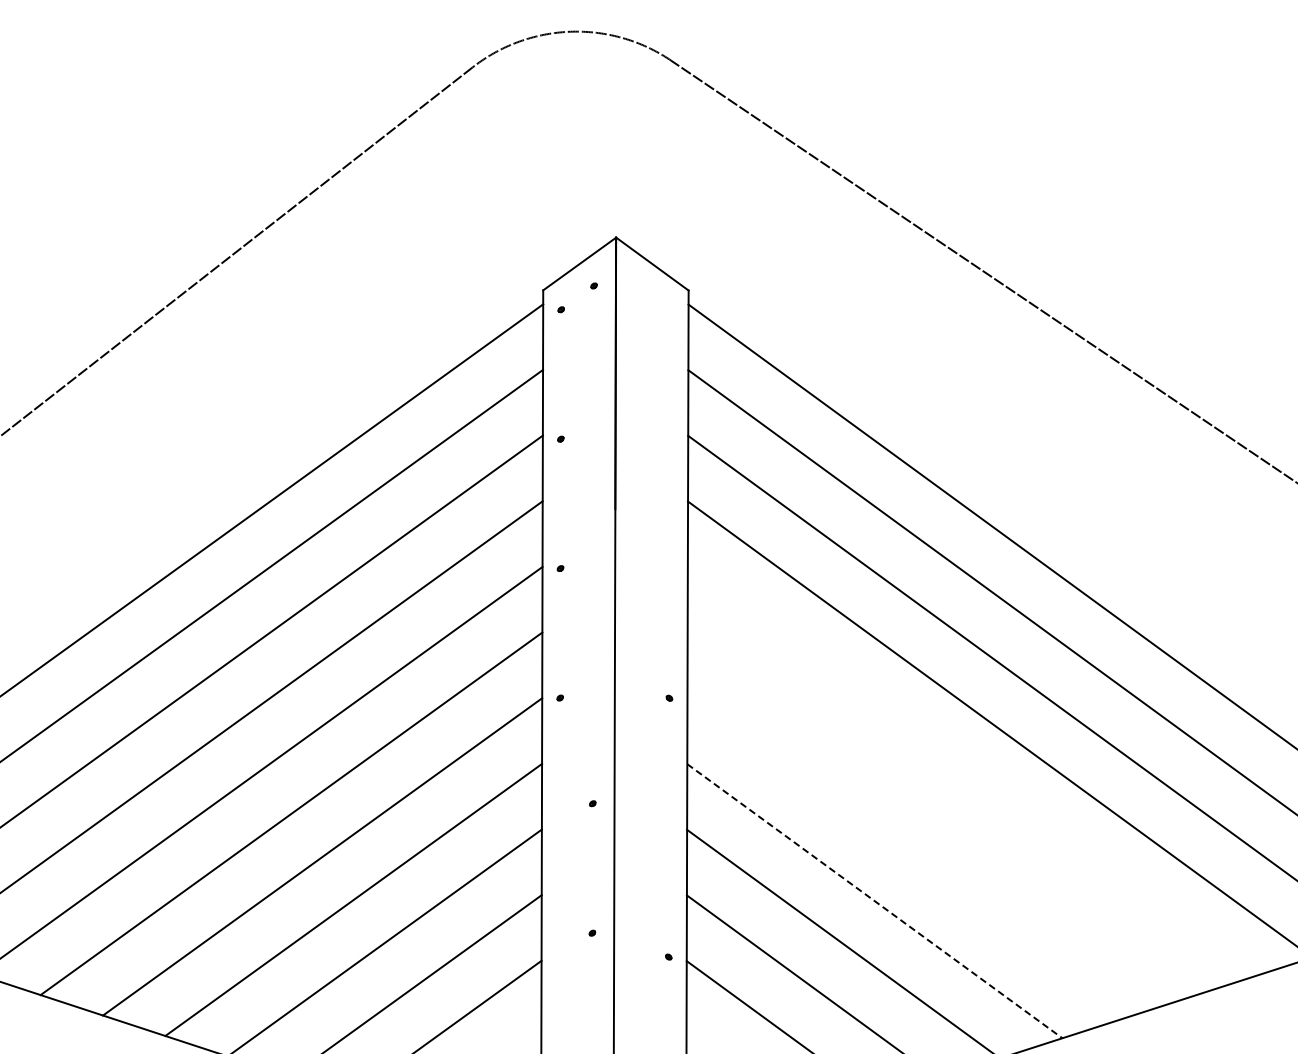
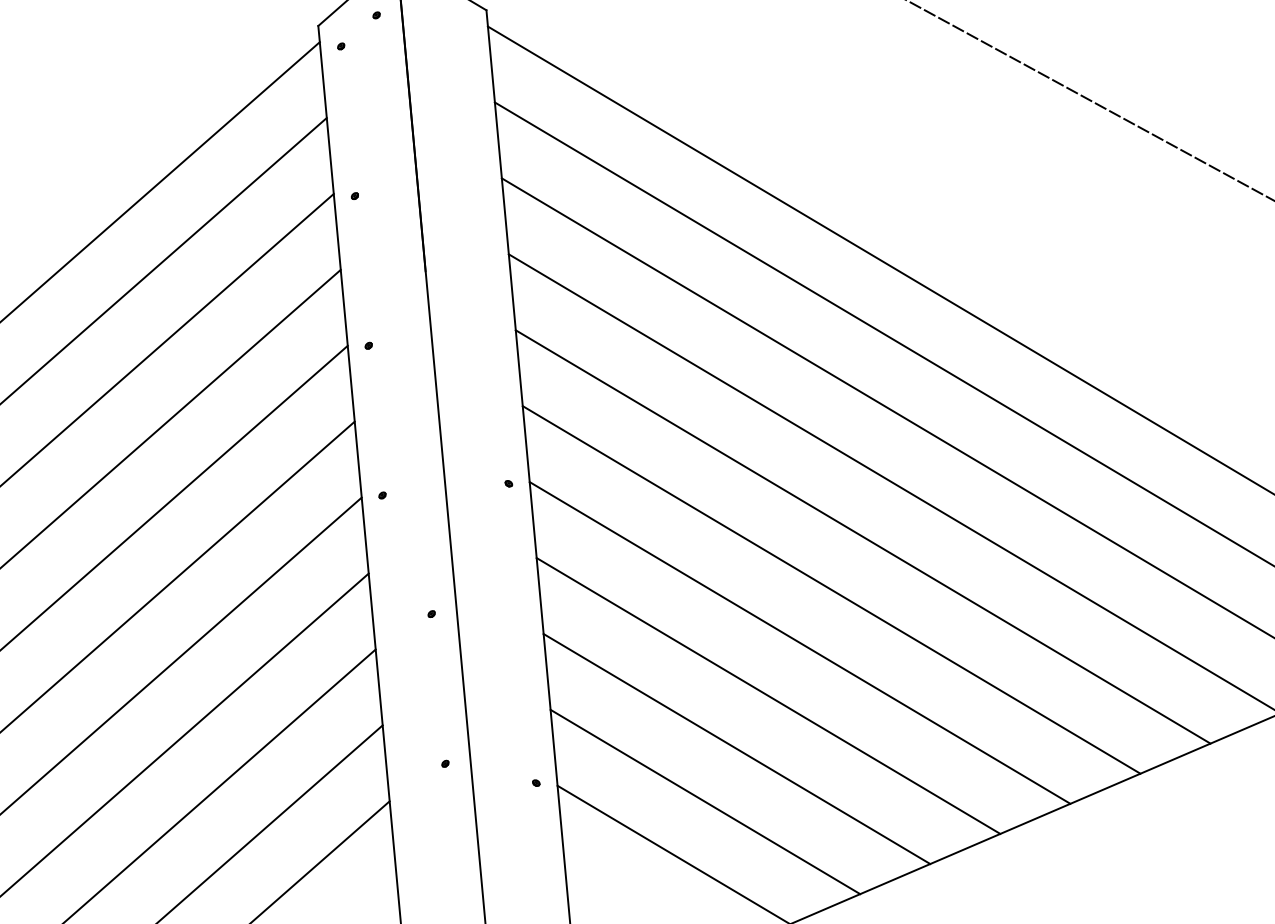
line: (968, 772) -> (862, 536), added
line: (937, 814) -> (831, 588), added
line: (905, 858) -> (799, 643), added
line: (875, 901) -> (769, 696), dashed -> solid

